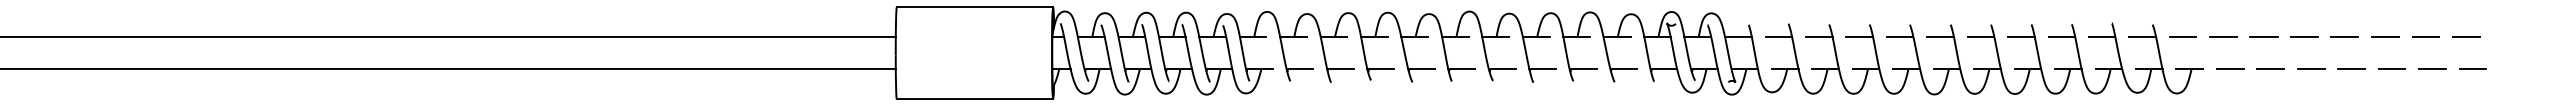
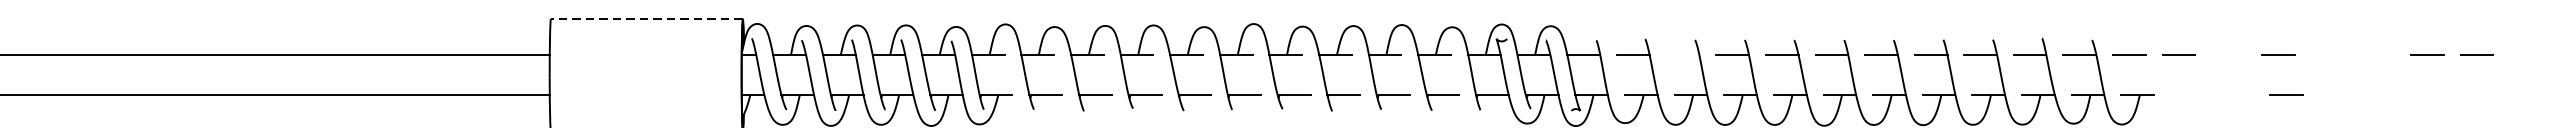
line: (974, 7) -> (646, 19), solid -> dashed
line: (1818, 37) -> (1682, 55), removed
line: (2263, 37) -> (2228, 55), removed
line: (2344, 37) -> (2327, 55), removed
line: (2385, 37) -> (2377, 55), removed
line: (2230, 69) -> (2187, 95), removed
line: (2270, 69) -> (2236, 95), removed
line: (2351, 69) -> (2336, 95), removed
line: (2391, 69) -> (2385, 95), removed
line: (2432, 69) -> (2435, 95), removed
line: (2472, 69) -> (2484, 95), removed

